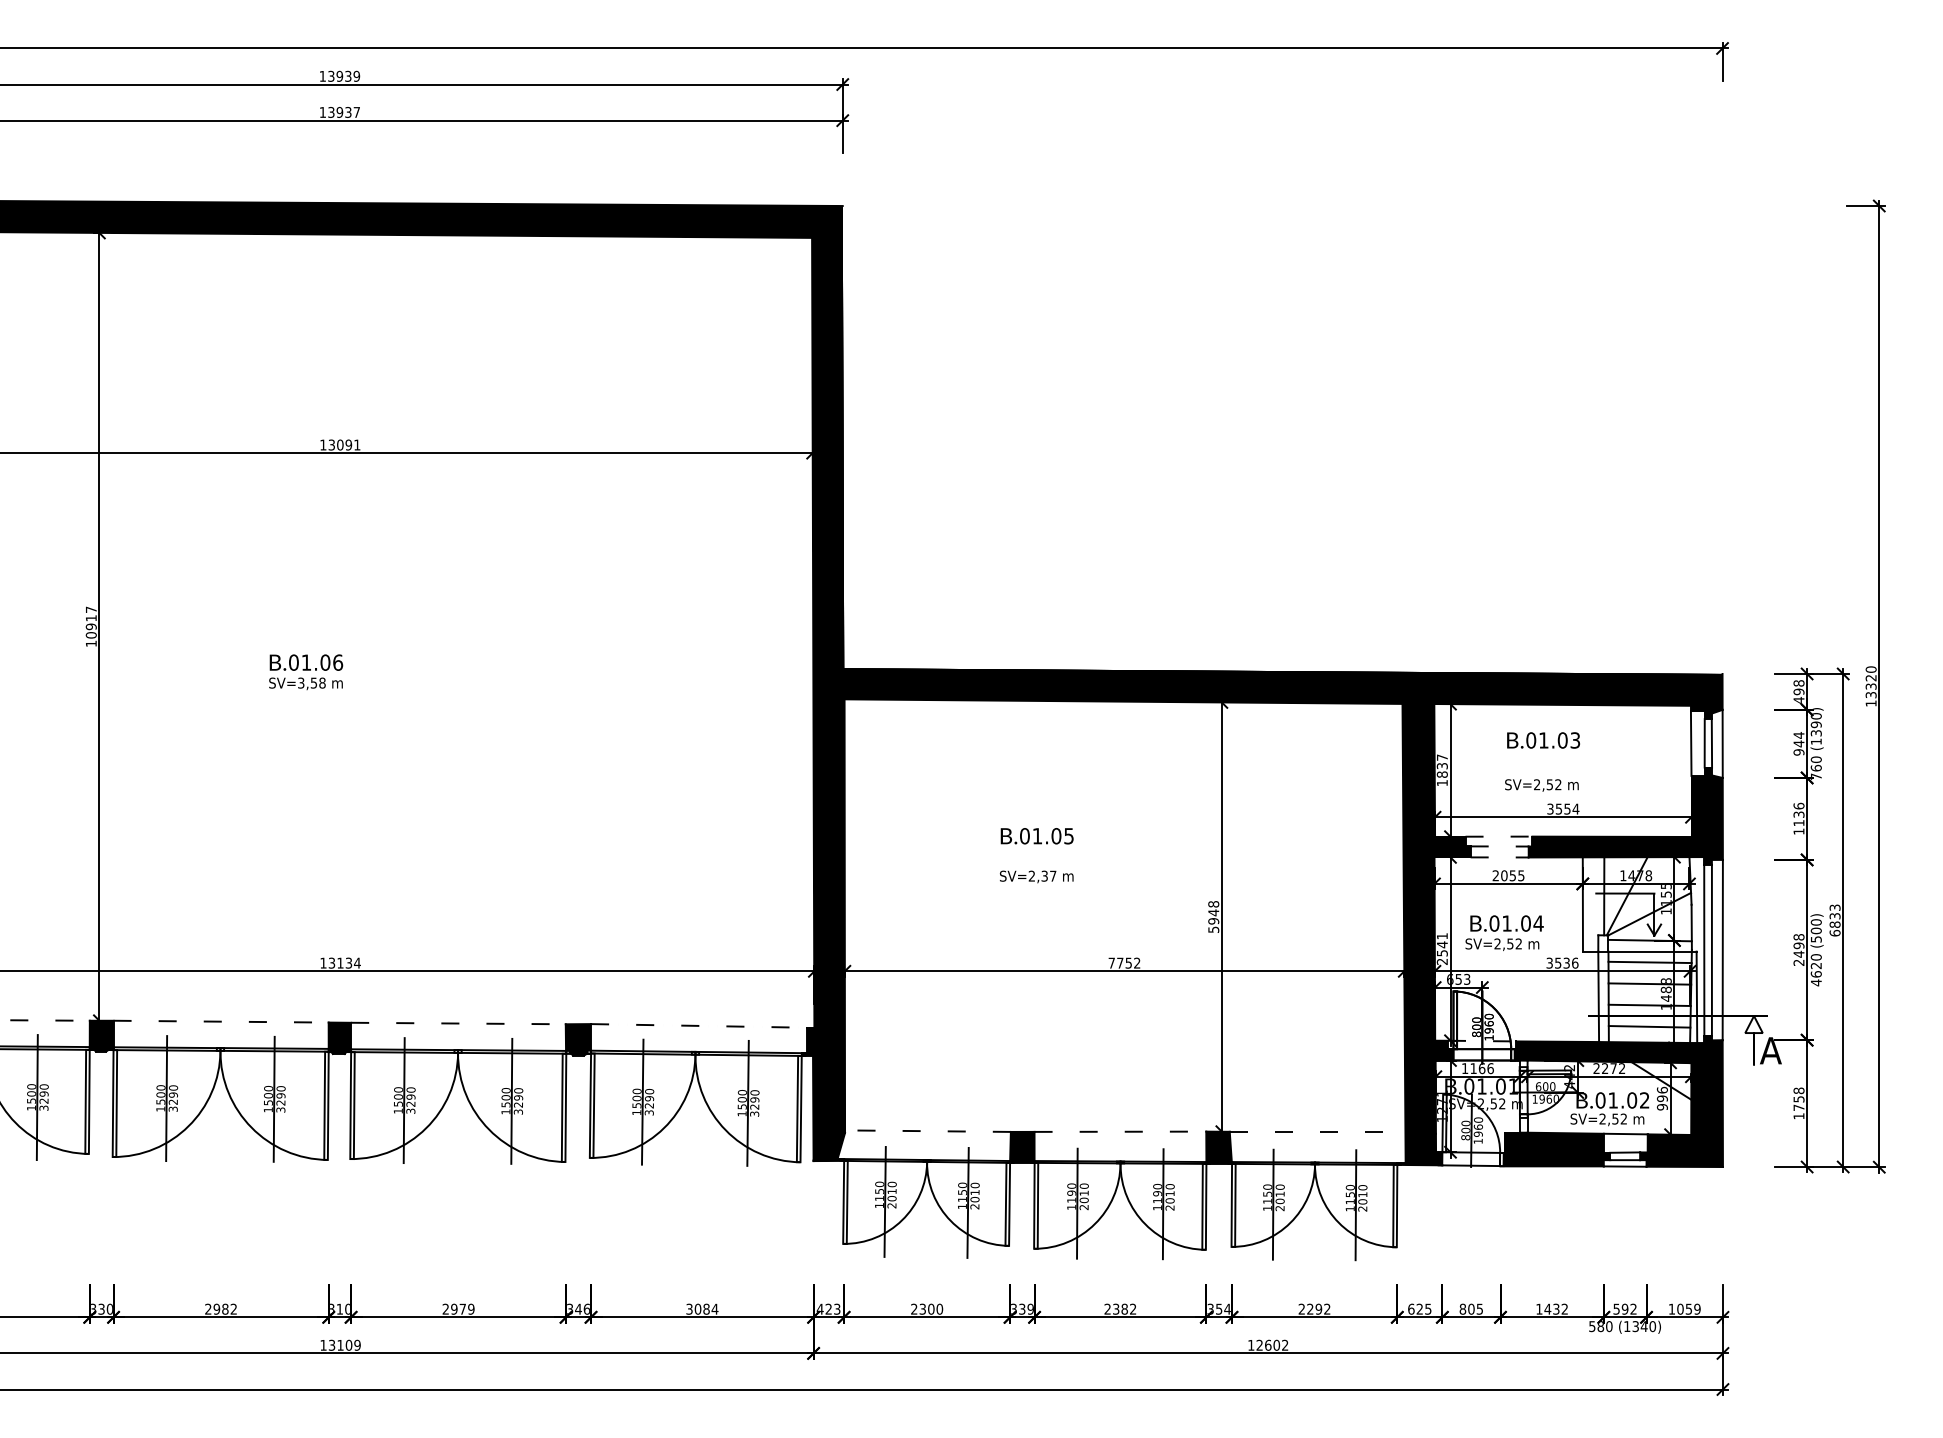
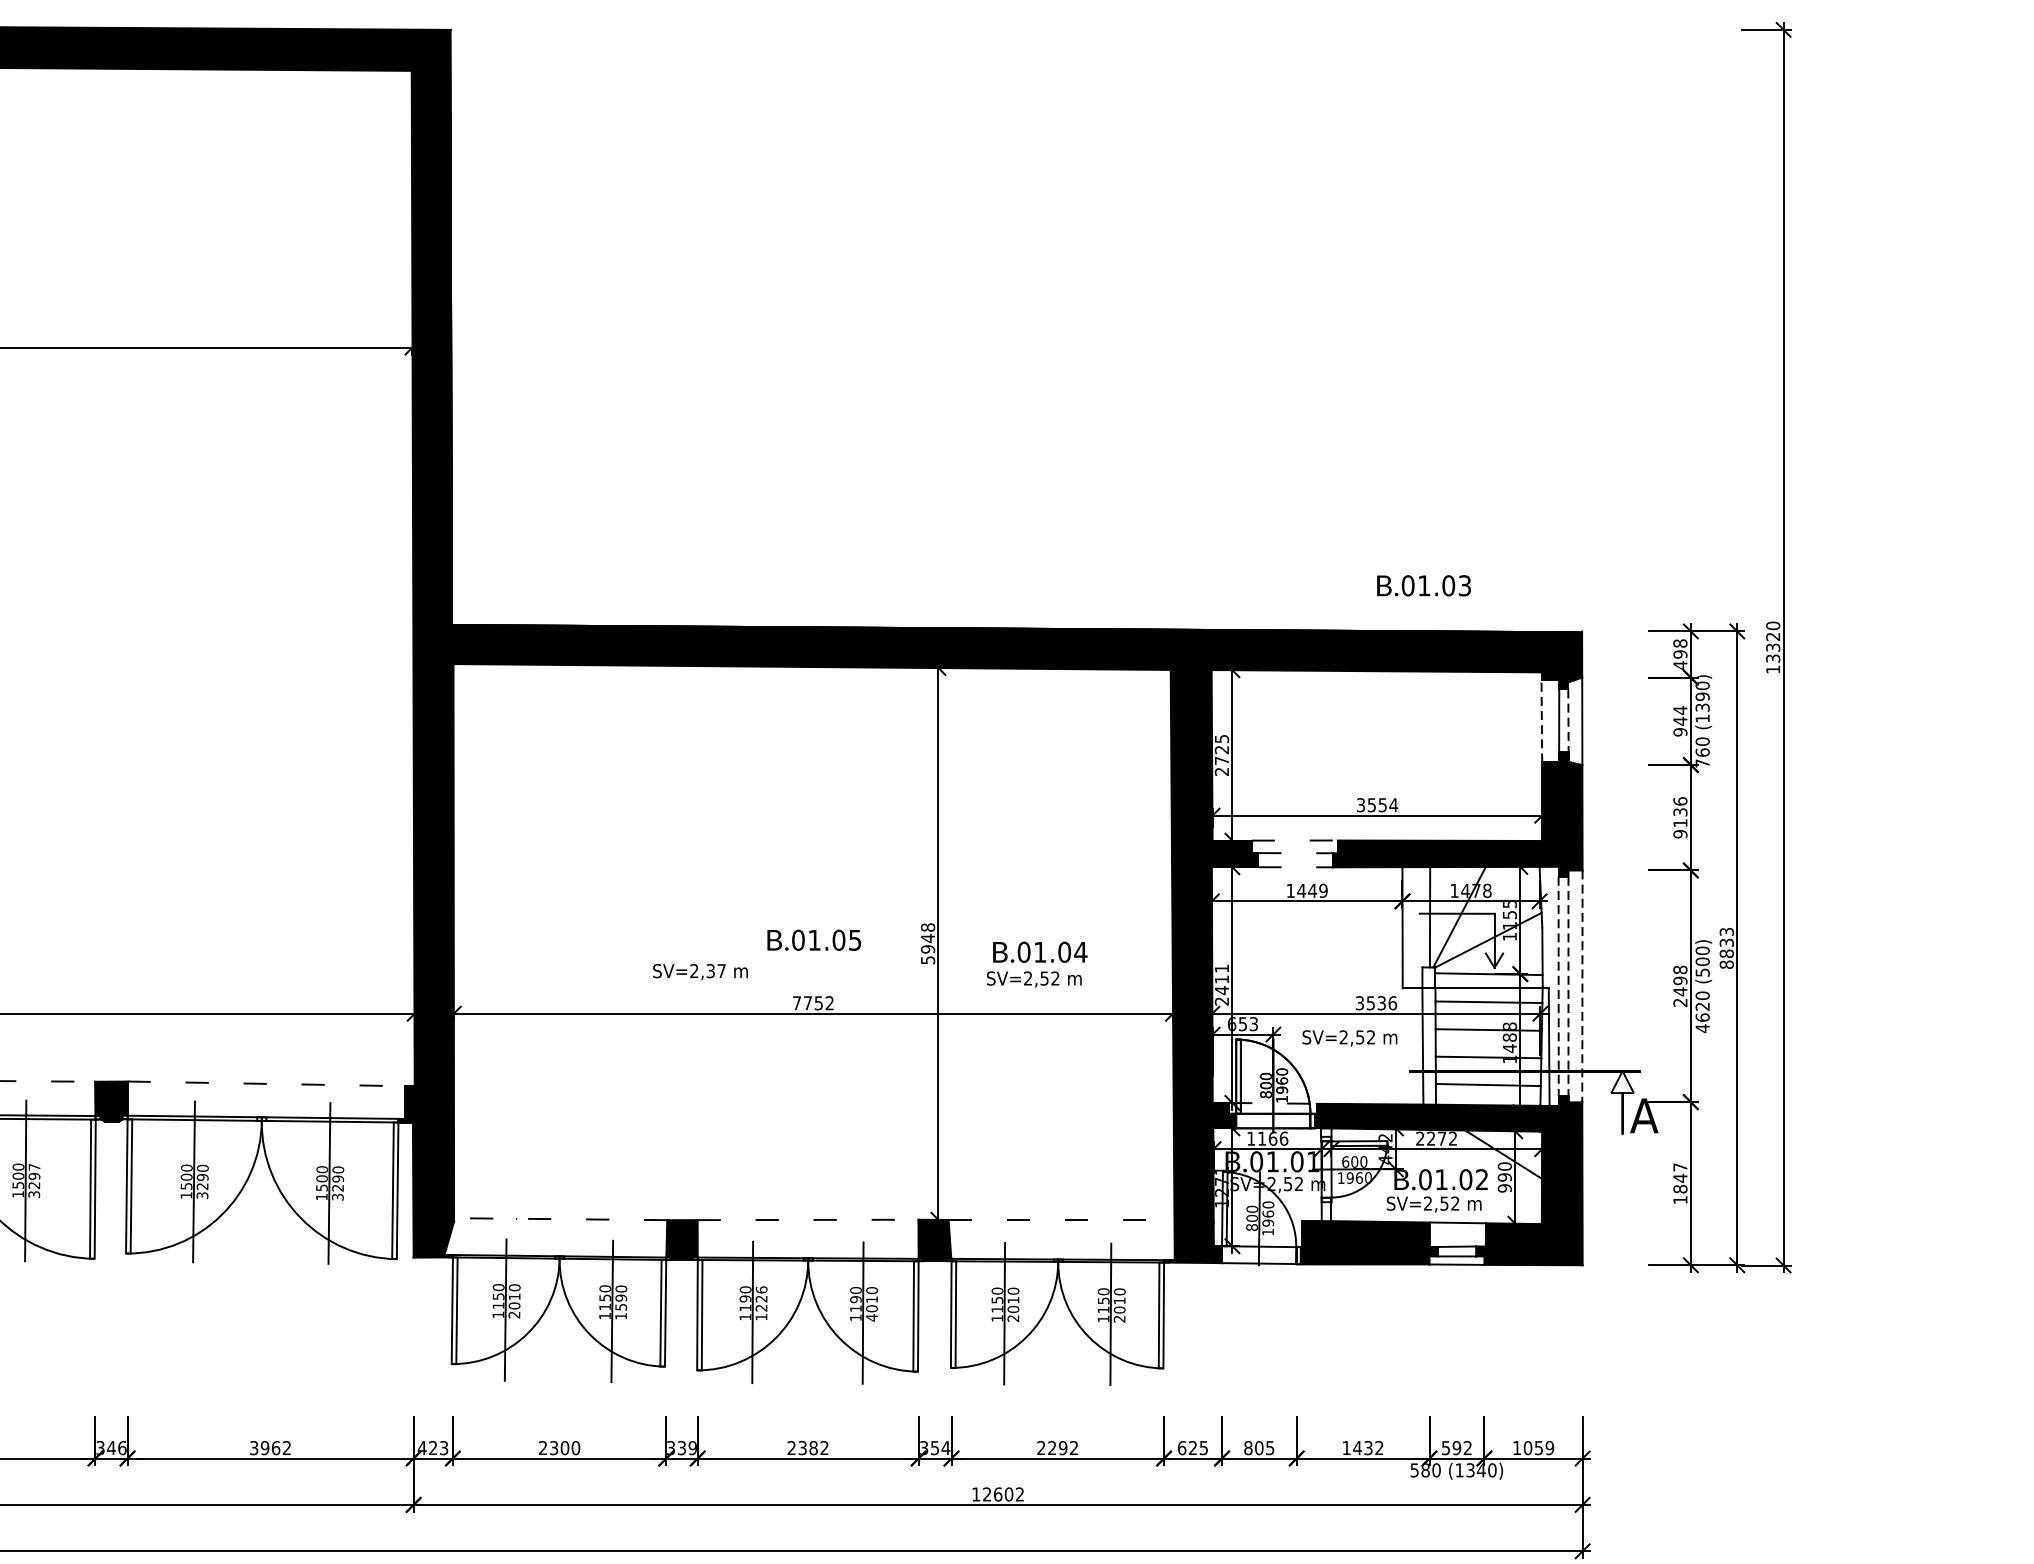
text: (1543, 740) -> (1423, 585), moved
line: (1691, 743) -> (1542, 720), solid -> dashed
line: (1711, 743) -> (1567, 720), solid -> dashed
text: (1441, 770) -> (1220, 755), 1837 -> 2725
text: (1541, 785) -> (1349, 1038), moved
text: (1798, 831) -> (1679, 833), 1136 -> 9136
text: (1036, 836) -> (813, 940), moved
text: (1508, 875) -> (1306, 890), 2055 -> 1449
text: (1036, 876) -> (700, 971), moved
text: (1504, 932) -> (1037, 963), moved
text: (1834, 932) -> (1726, 963), 6833 -> 8833
text: (1442, 948) -> (1222, 984), 2541 -> 2411
line: (1704, 950) -> (1558, 986), solid -> dashed
line: (1711, 950) -> (1567, 986), solid -> dashed
line: (1722, 950) -> (1582, 986), solid -> dashed
text: (1662, 1089) -> (1504, 1165), 996 -> 990
text: (518, 1090) -> (34, 1166), 3290 -> 3297
text: (1798, 1099) -> (1679, 1178), 1758 -> 1847
text: (1083, 1196) -> (760, 1303), 2010 -> 1226
text: (974, 1199) -> (620, 1307), 2010 -> 1590
text: (1169, 1207) -> (871, 1317), 2010 -> 4010
text: (706, 1308) -> (275, 1447), 3084 -> 3962

